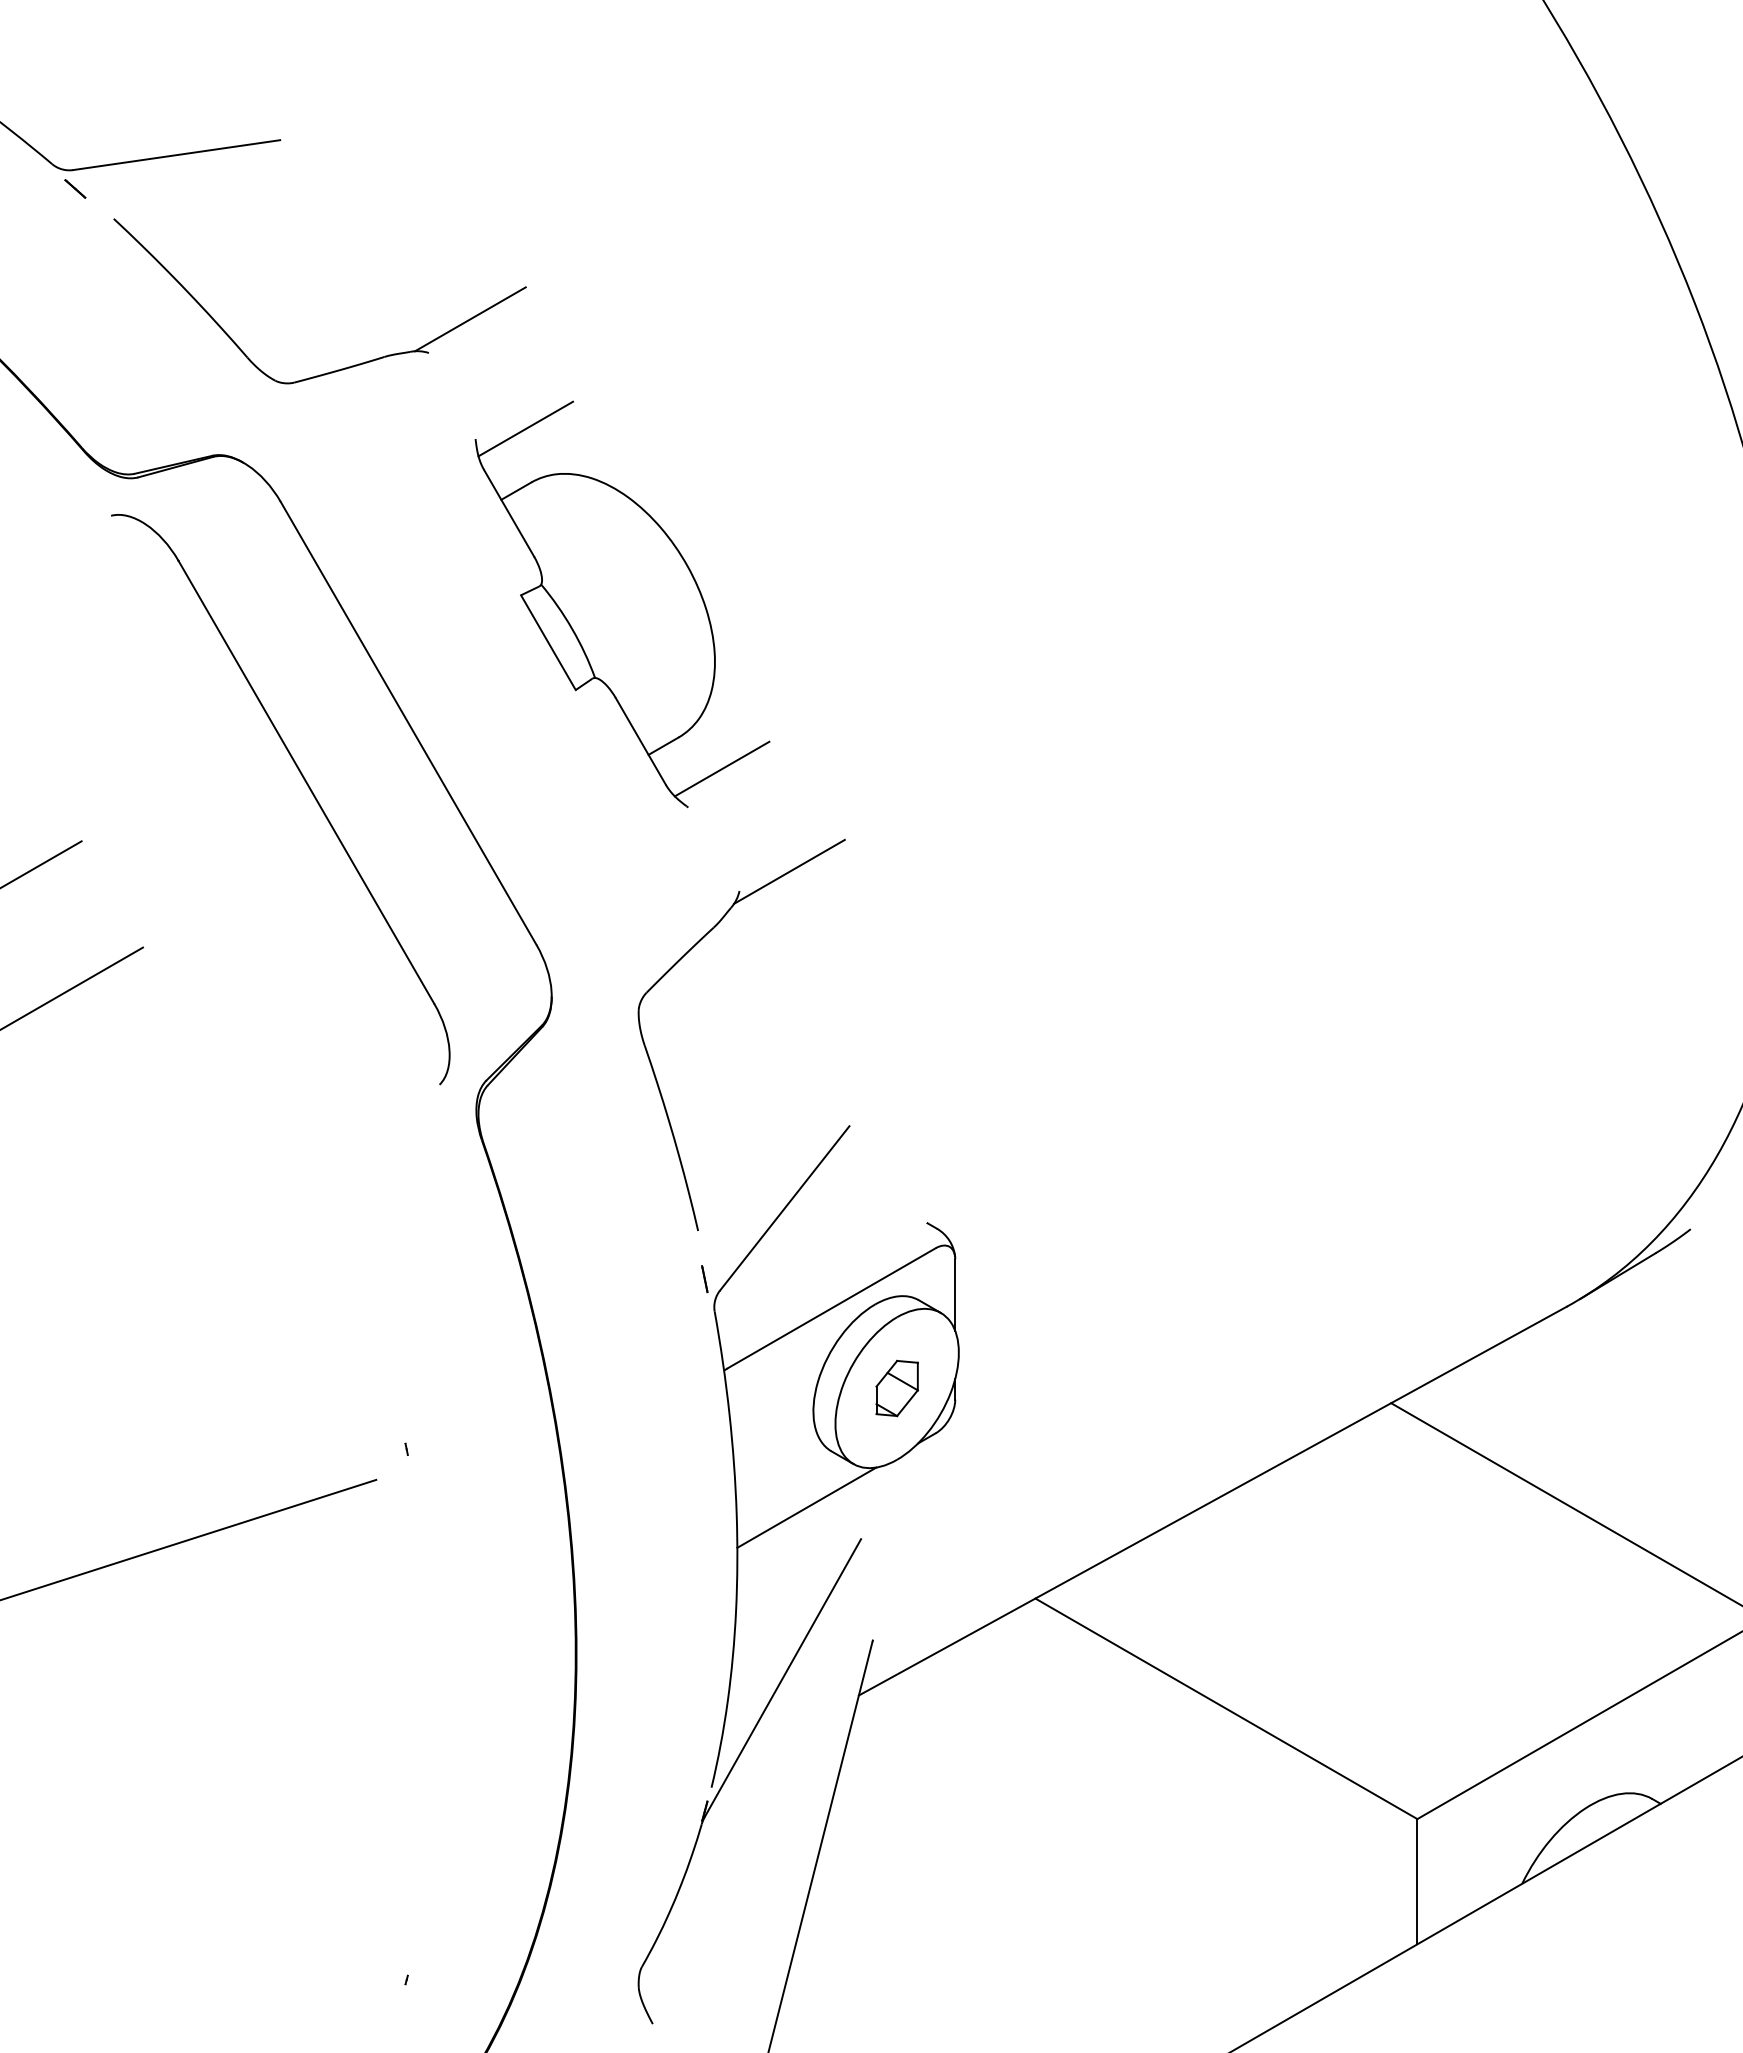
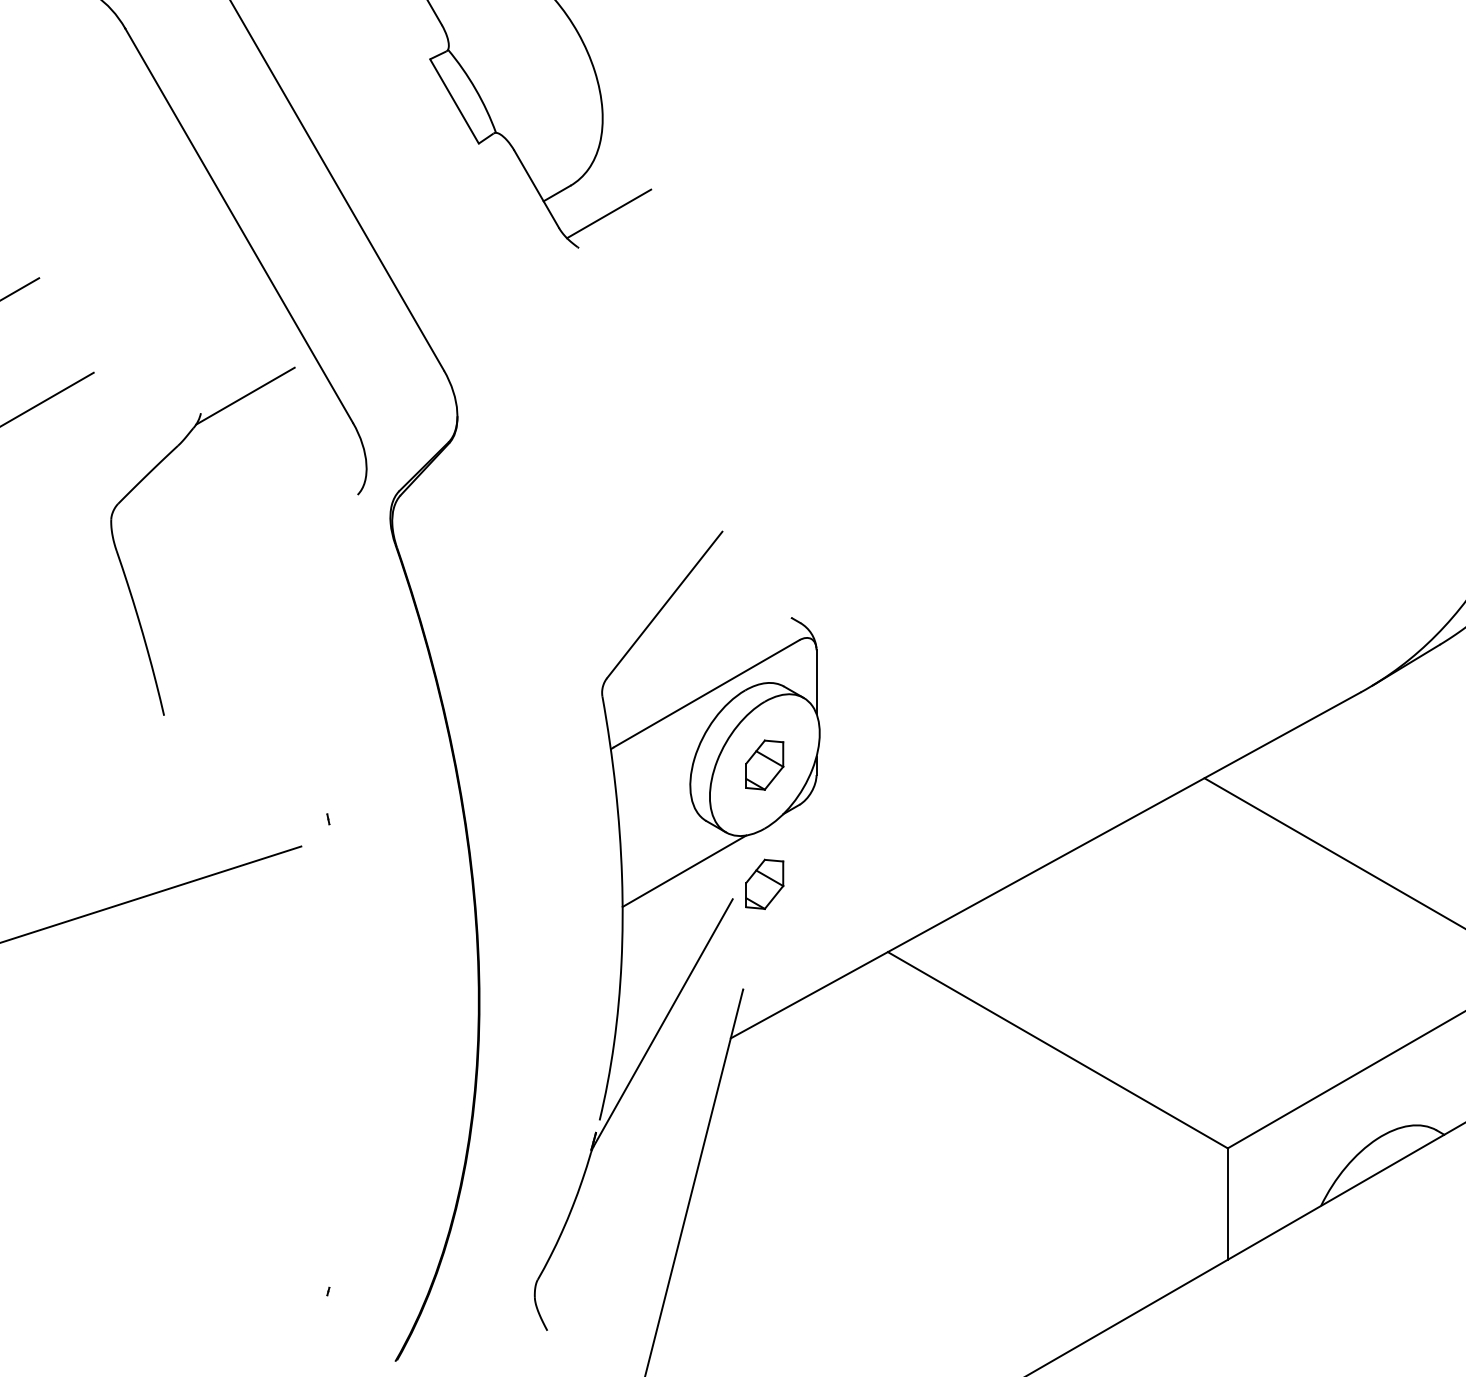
part: (652, 1064) -> (123, 567), moved
line: (704, 1279) -> (593, 668), removed
part: (896, 1522) -> (764, 884), added

